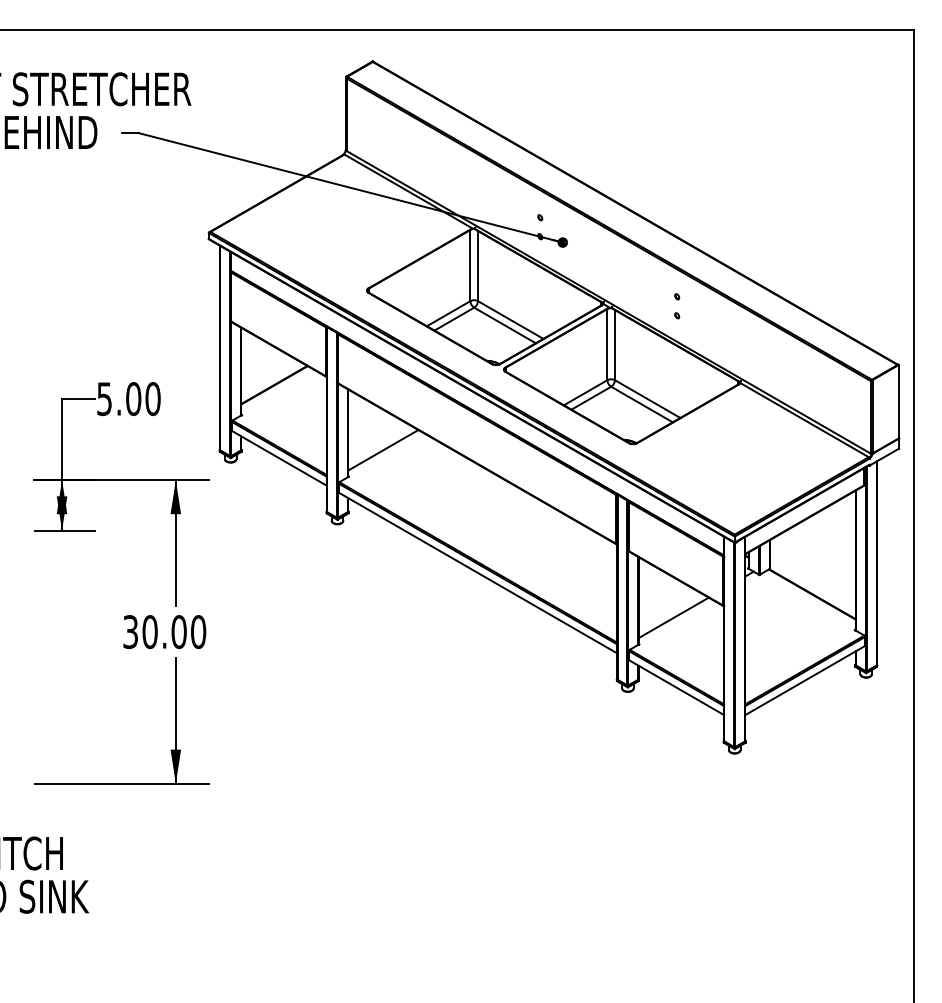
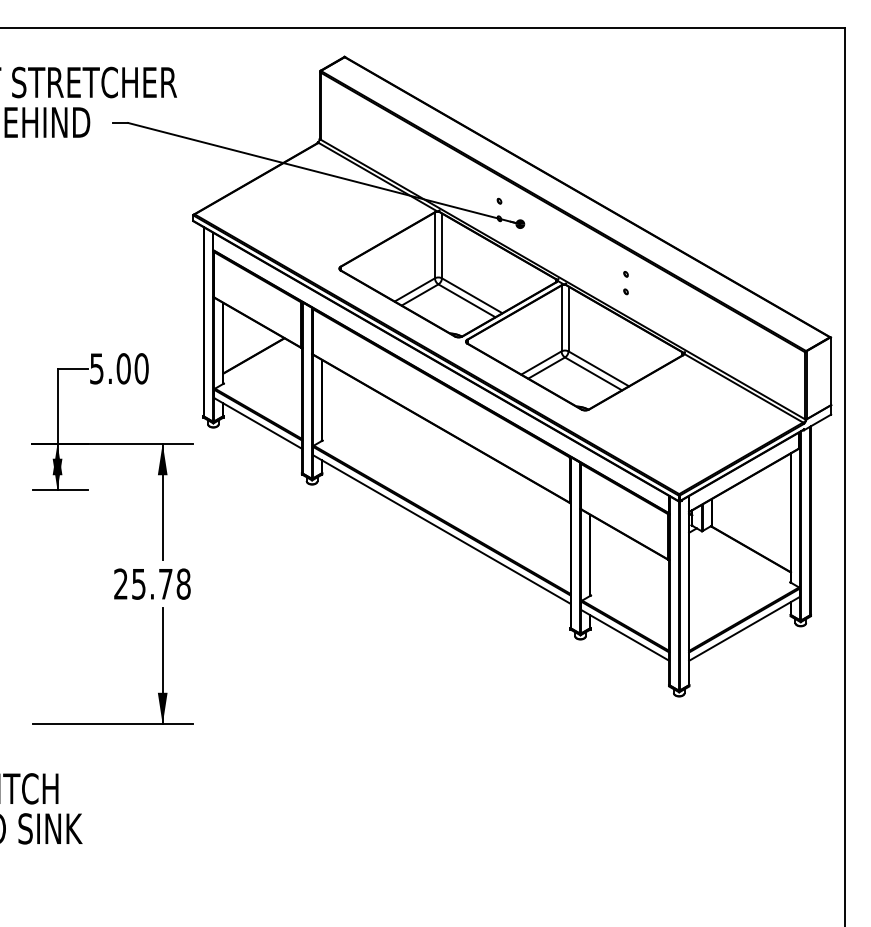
line: (383, 450) -> (354, 416), removed
line: (673, 617) -> (622, 570), removed
text: (164, 632) -> (152, 584), 30.00 -> 25.78

